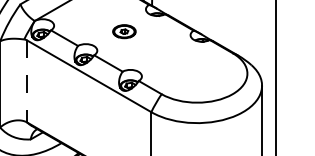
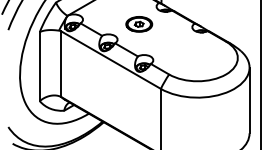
part: (124, 31) -> (139, 24), size x1.43
line: (27, 81) -> (61, 64), dashed -> solid

